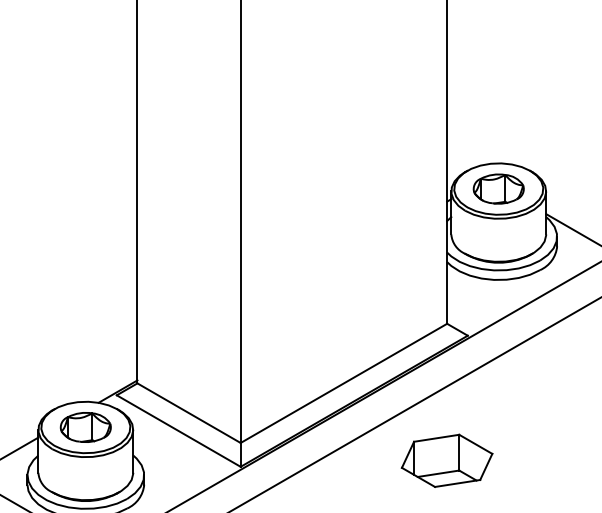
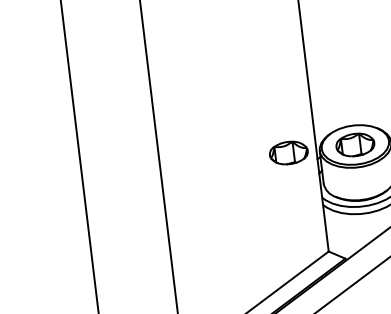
part: (410, 188) -> (288, 152), added

